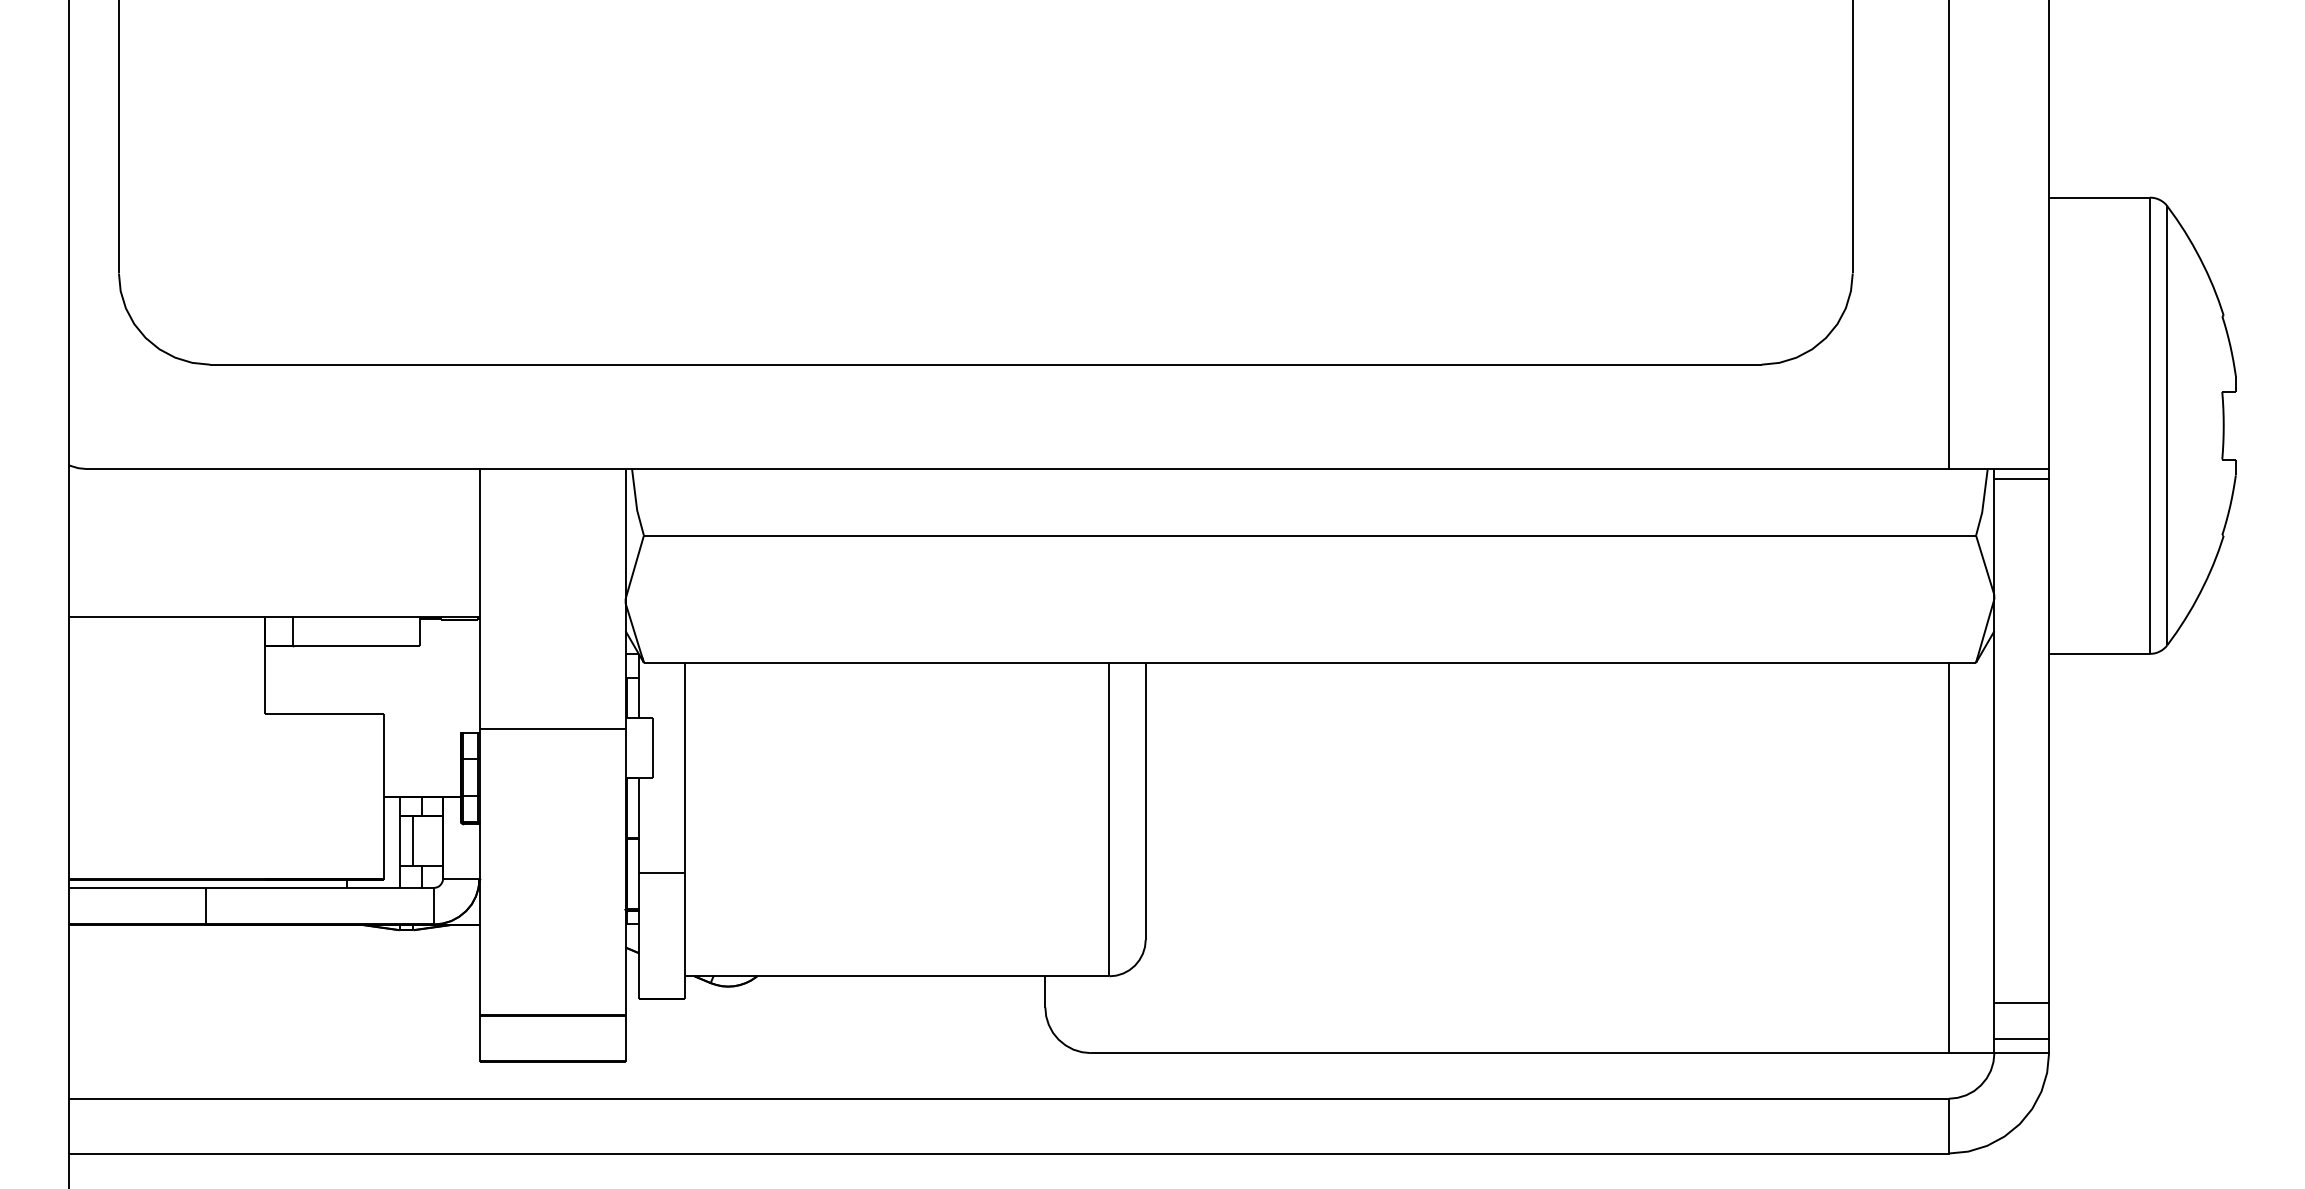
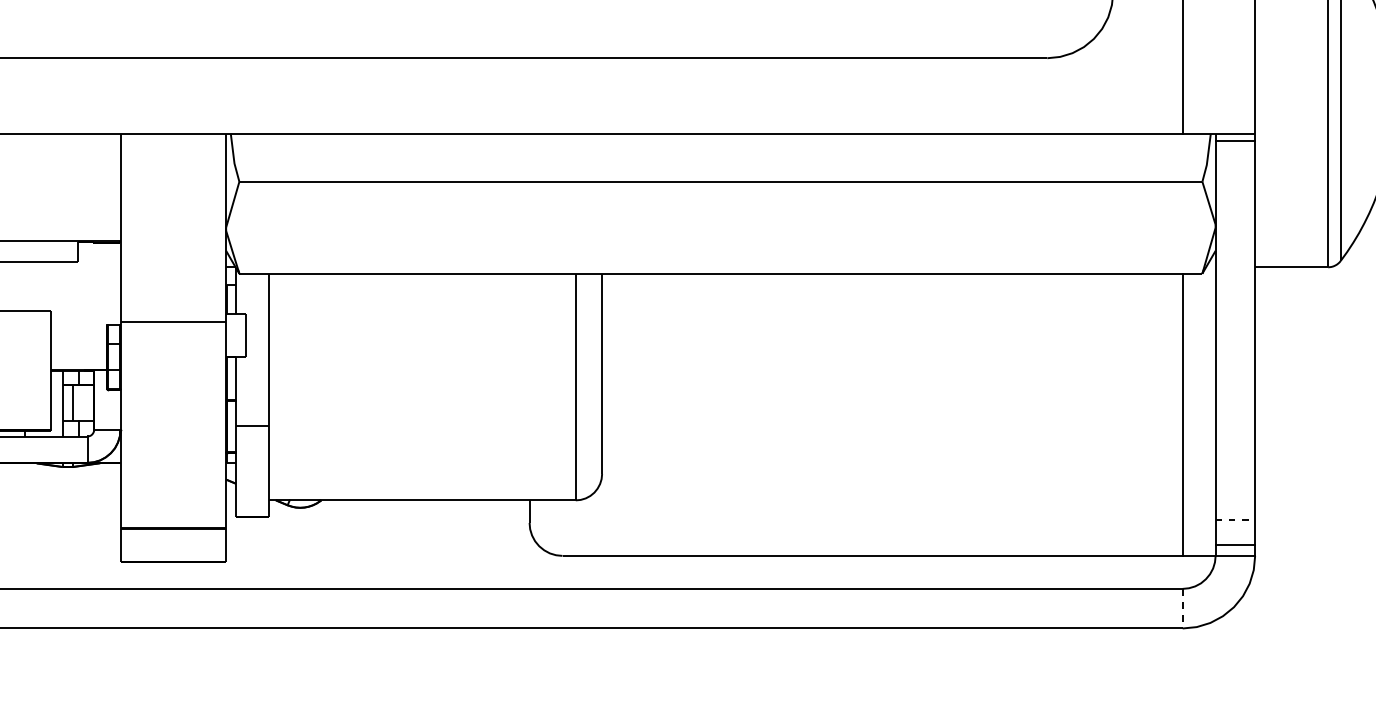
line: (2022, 1002) -> (1235, 519), solid -> dashed
line: (1948, 1126) -> (1182, 608), solid -> dashed

